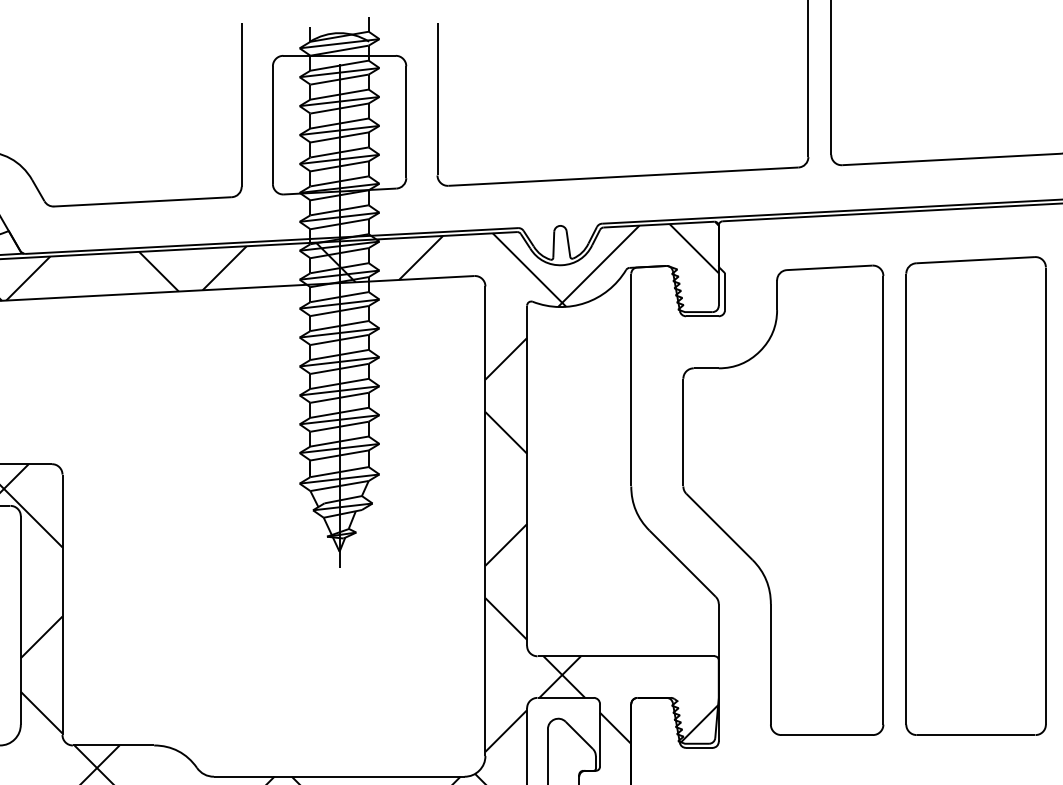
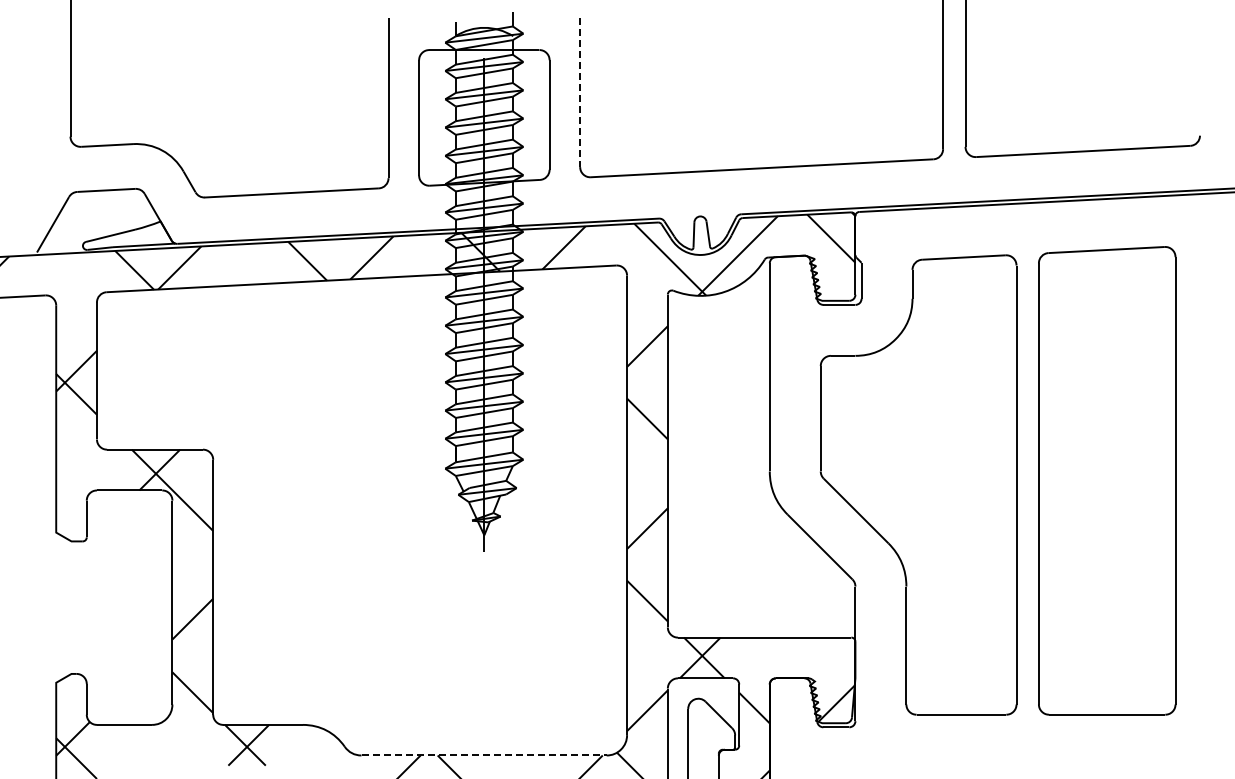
line: (437, 99) -> (580, 92), solid -> dashed
line: (339, 776) -> (484, 755), solid -> dashed

